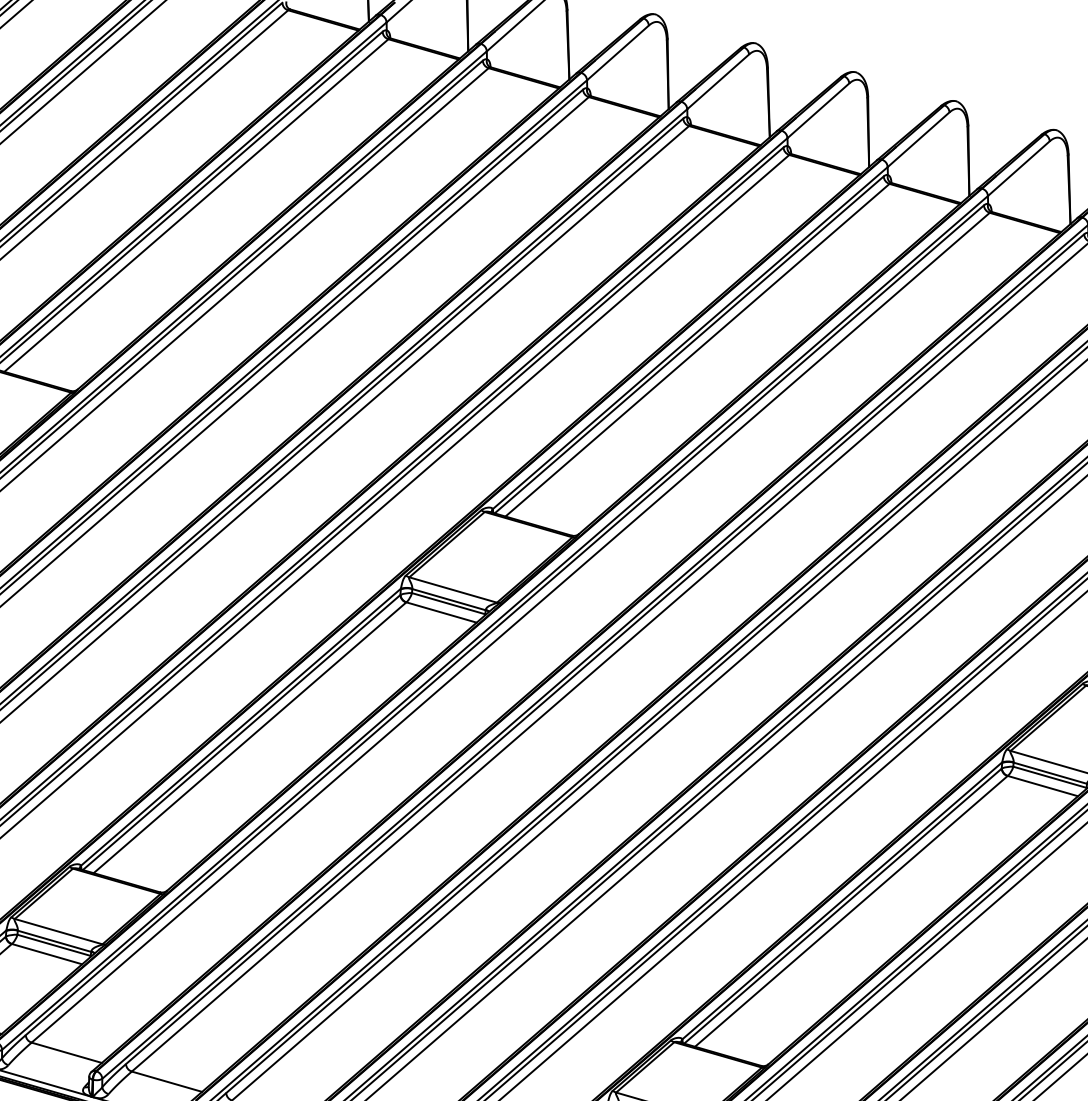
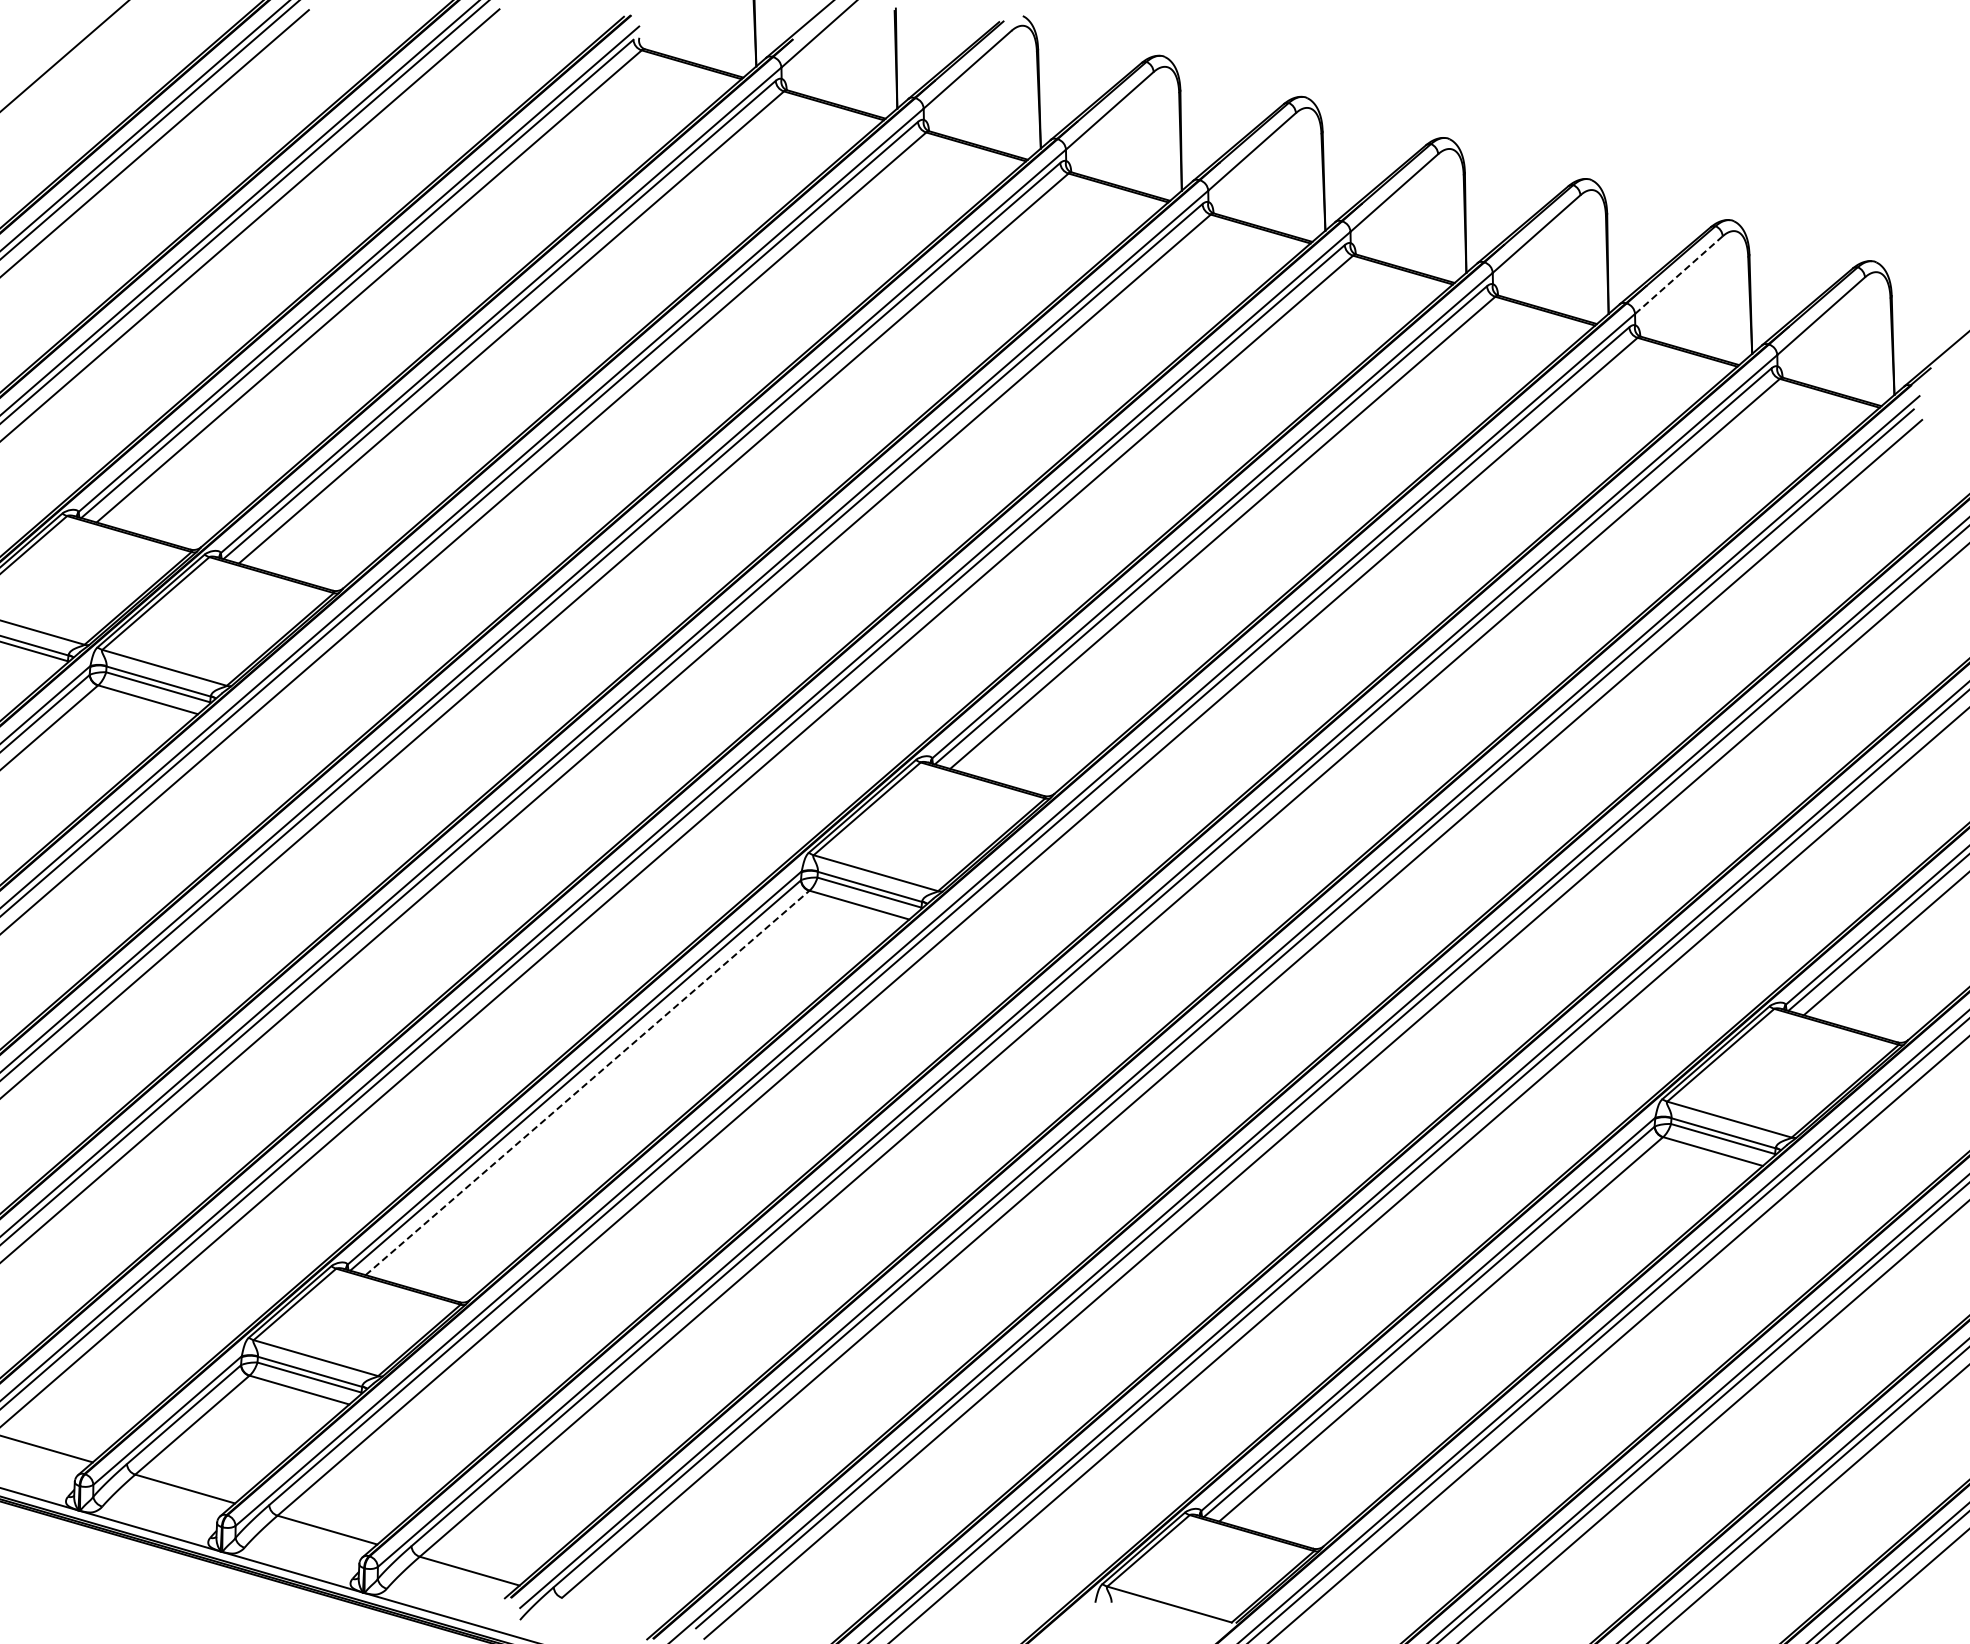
line: (1018, 168) -> (1678, 275), solid -> dashed
line: (249, 737) -> (587, 1082), solid -> dashed

